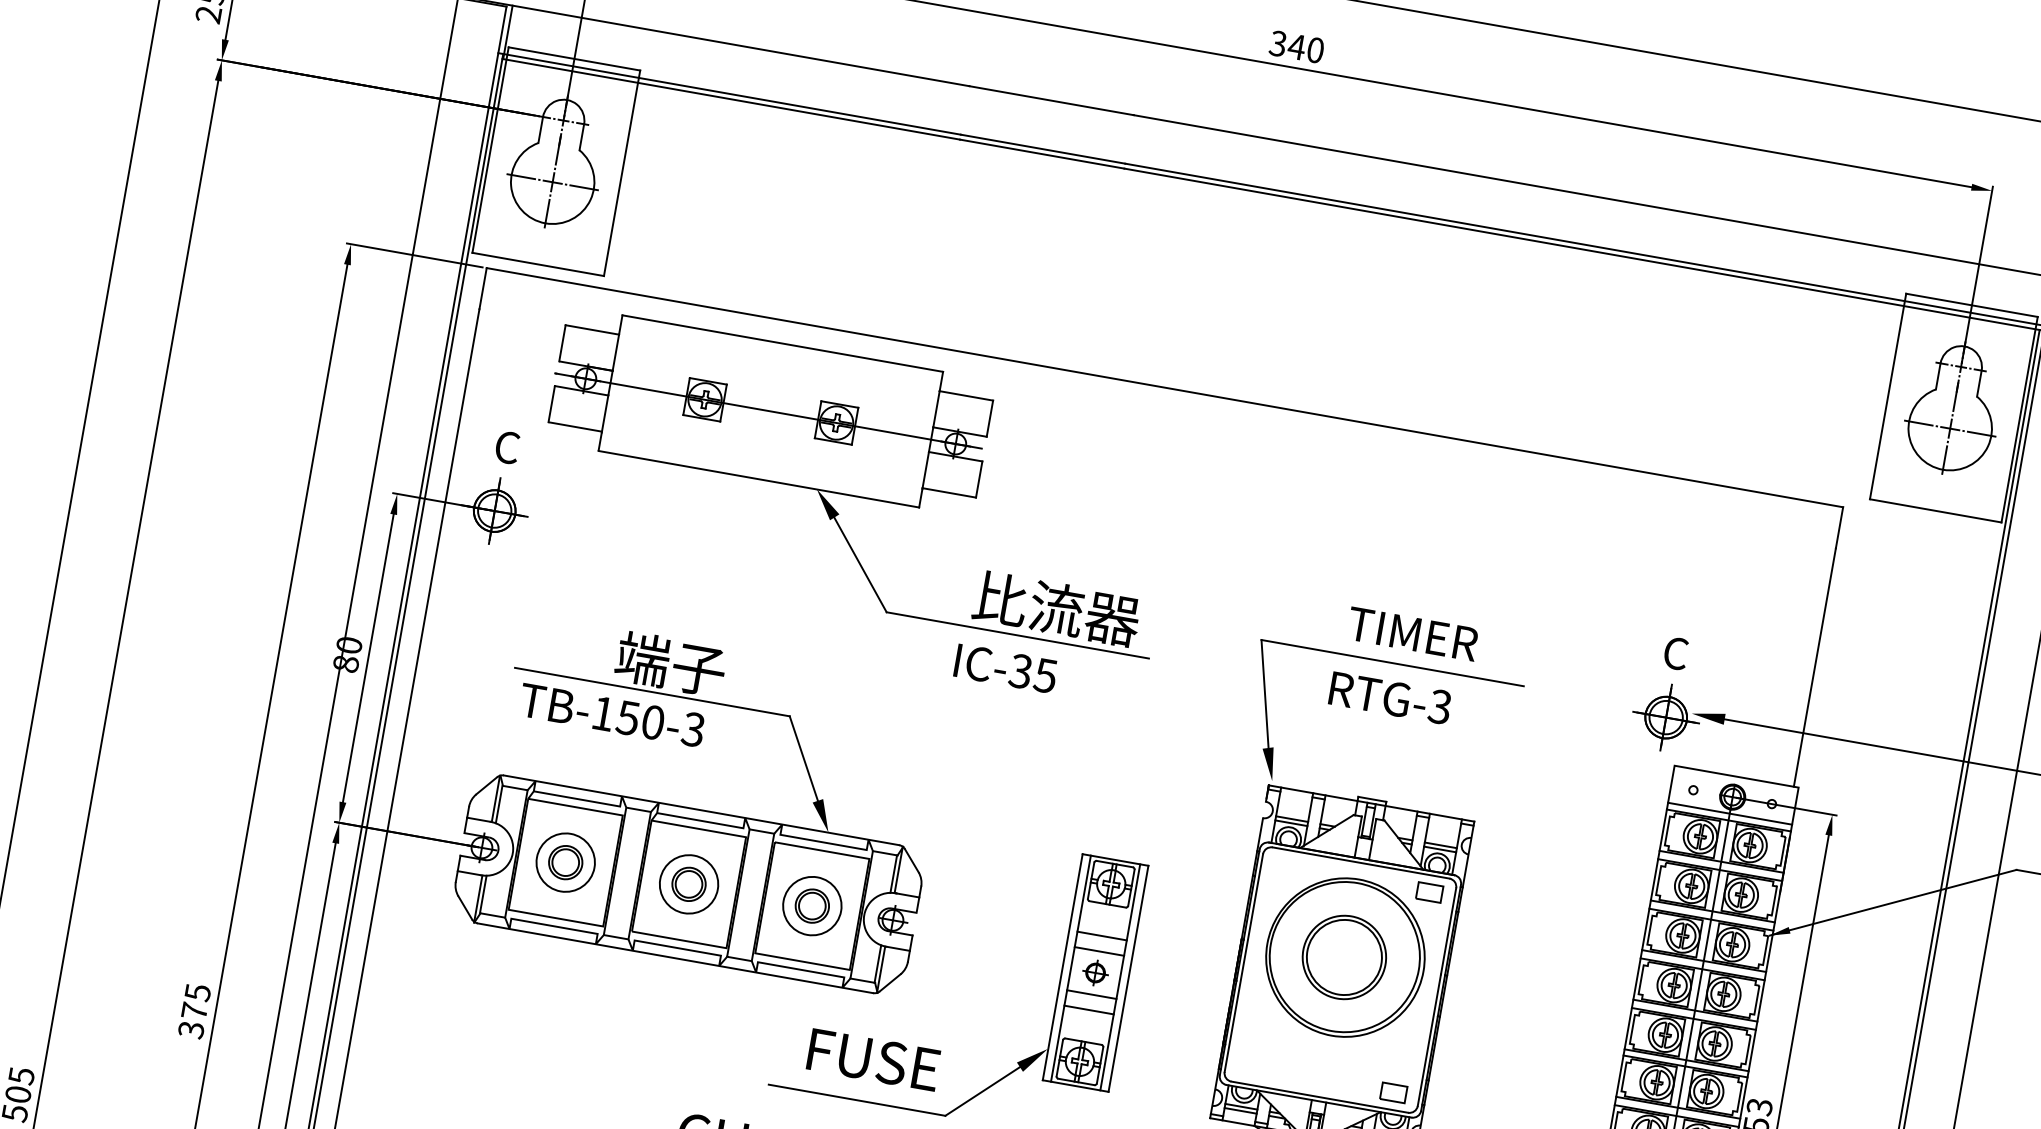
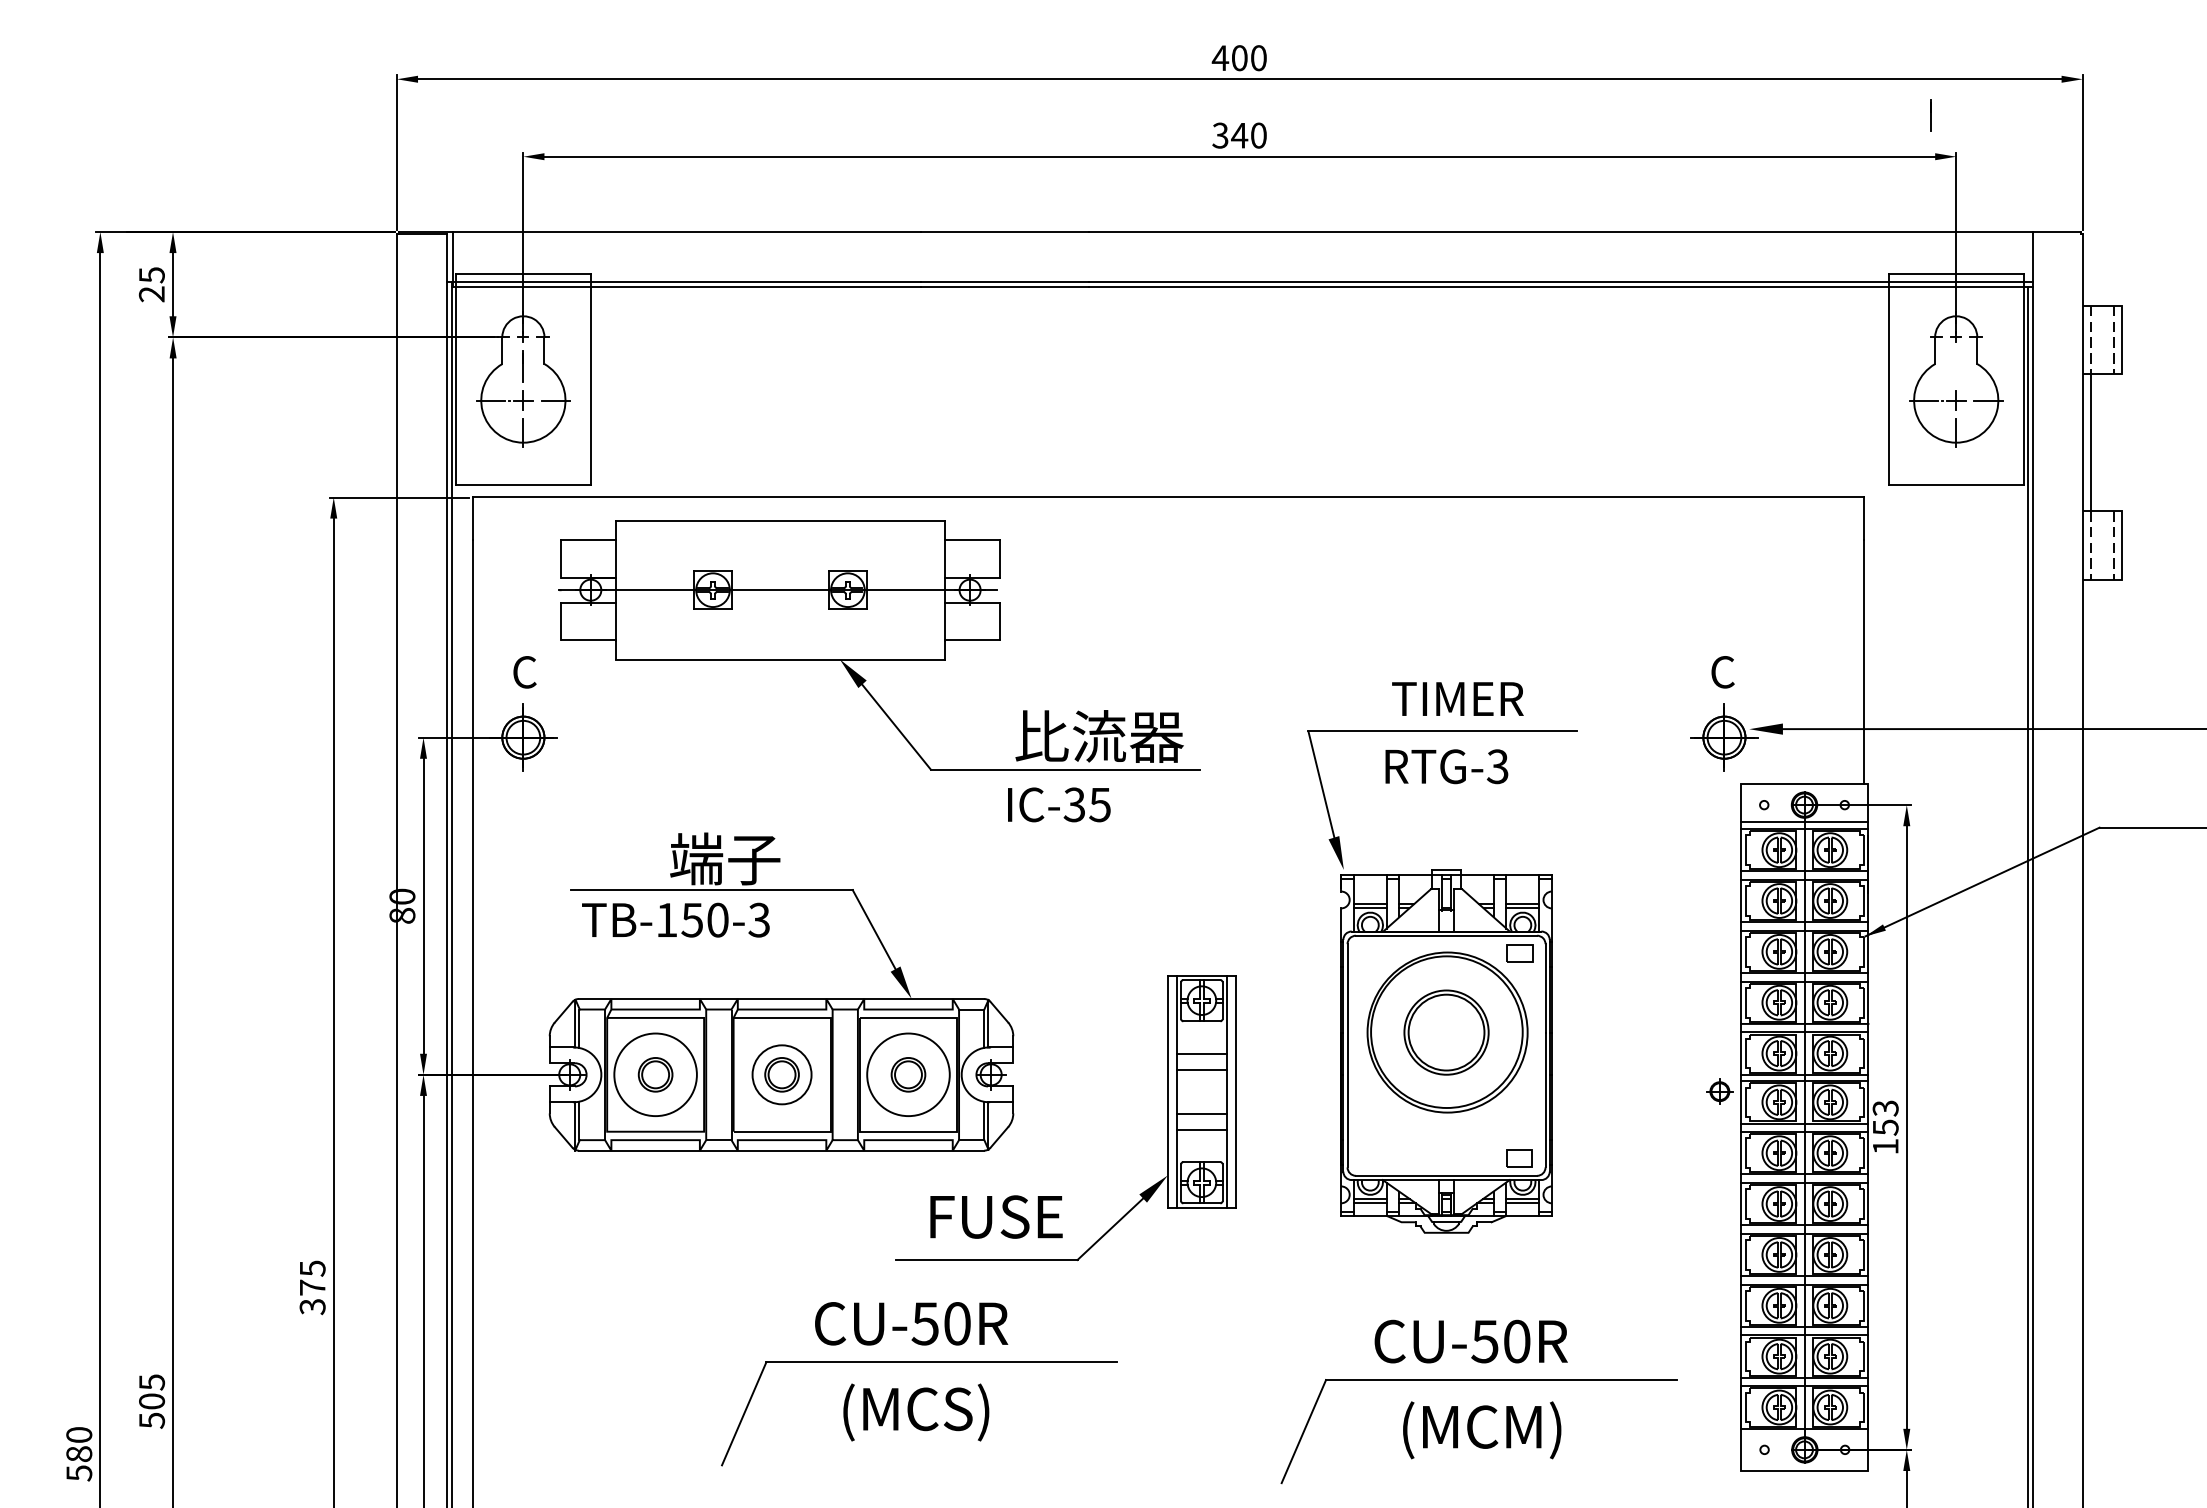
line: (1955, 395) -> (1930, 115), moved
circle: (565, 862) -> (655, 1074), size x1.4
circle: (812, 905) -> (908, 1074), size x1.4
part: (1095, 972) -> (1719, 1091), moved

